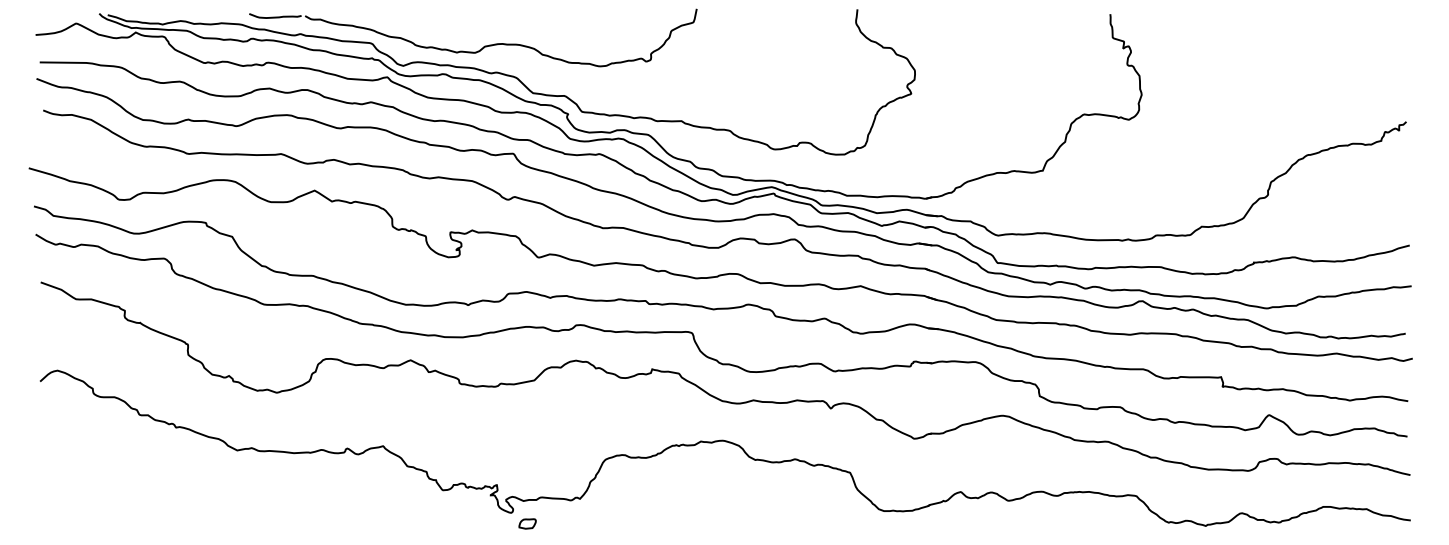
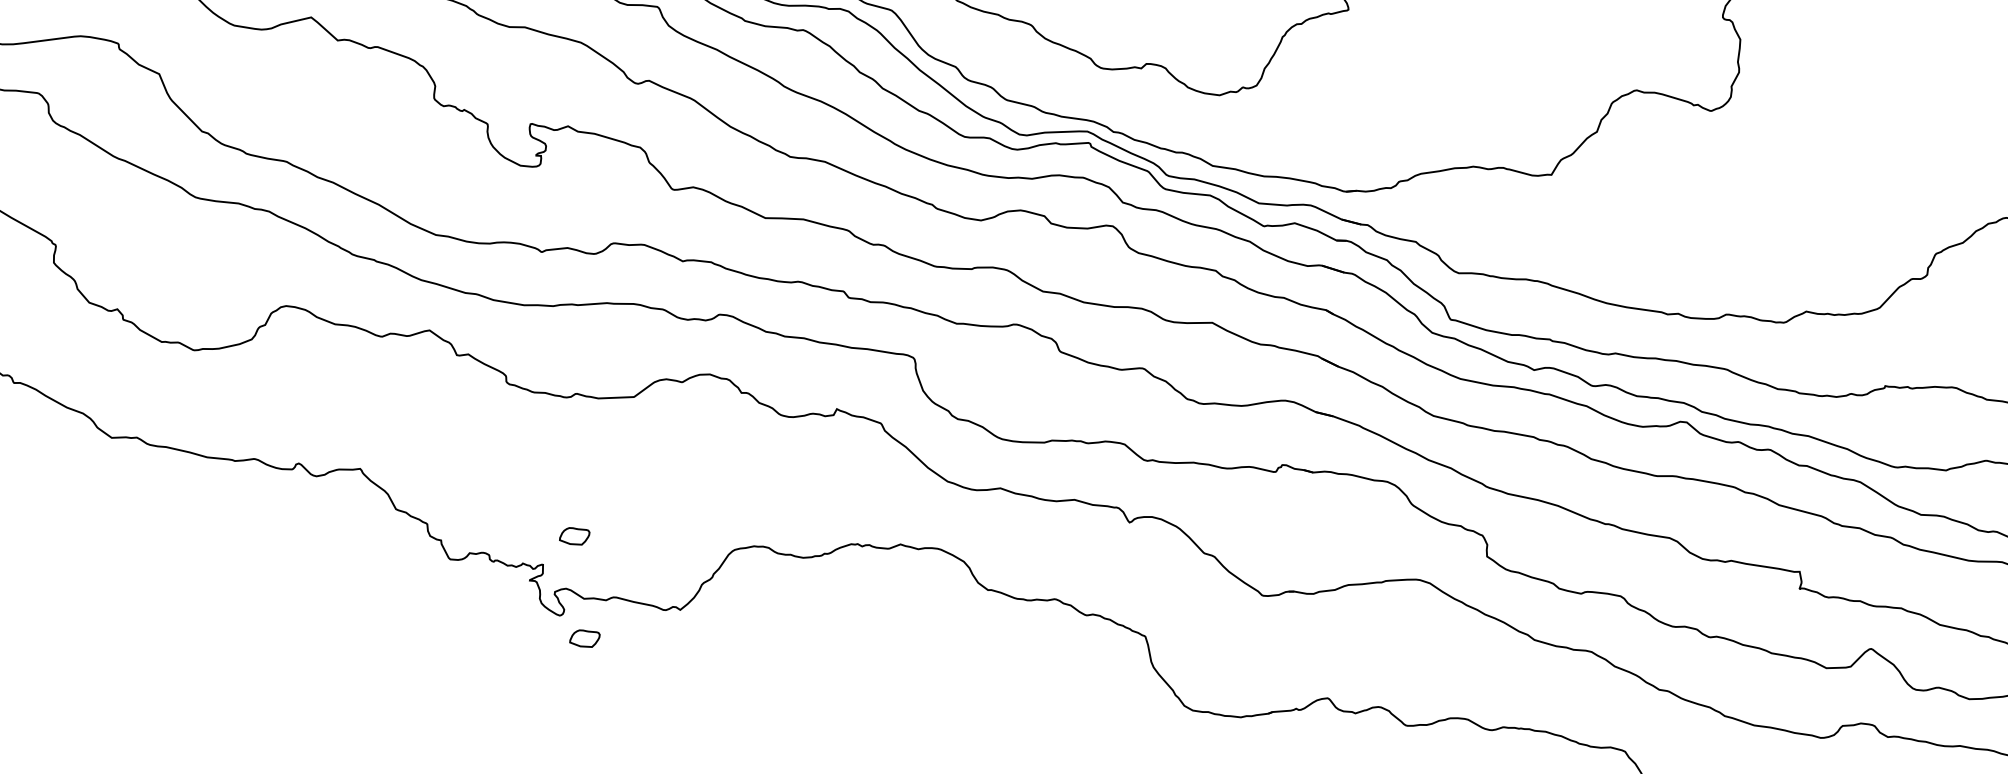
part: (512, 465) -> (574, 535), added

